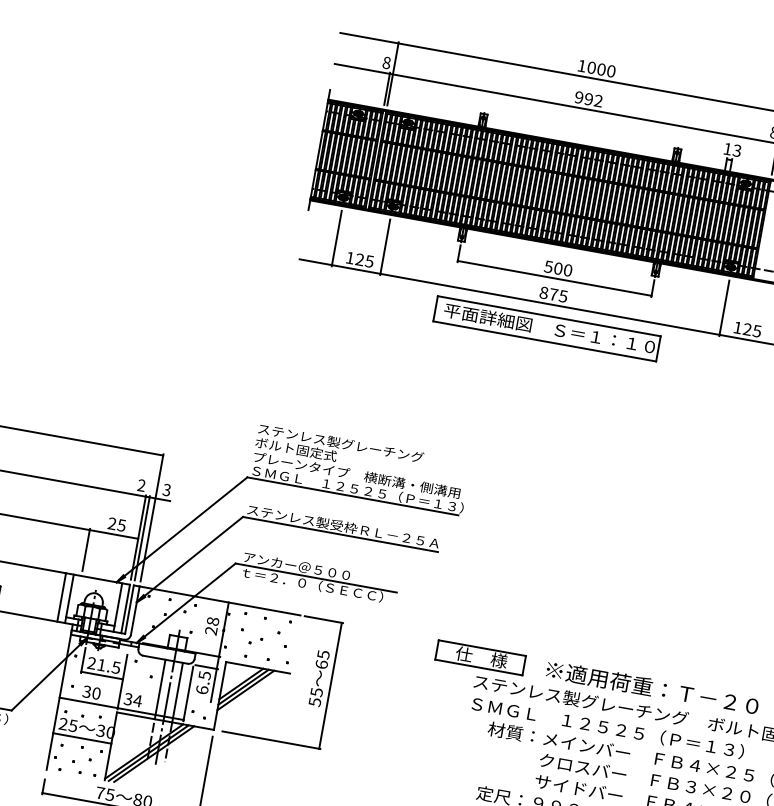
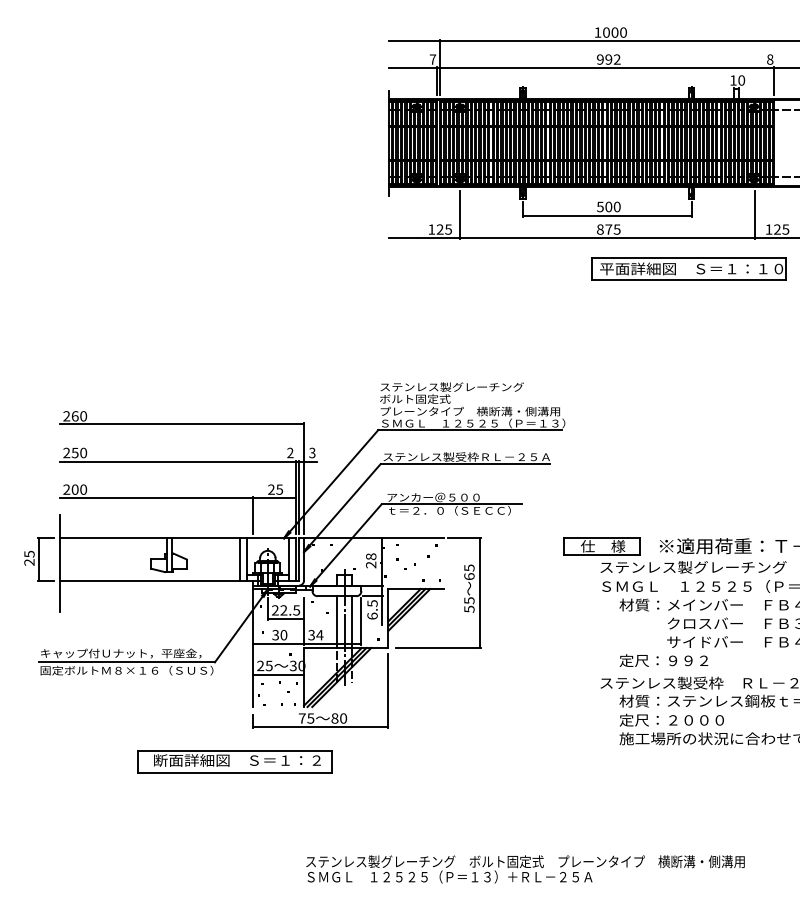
text: (386, 62) -> (432, 59), 8 -> 7
text: (737, 150) -> (741, 80), 13 -> 10
line: (336, 238) -> (417, 215), removed
part: (546, 327) -> (688, 268), moved
text: (101, 665) -> (283, 610), 21.5 -> 22.5

